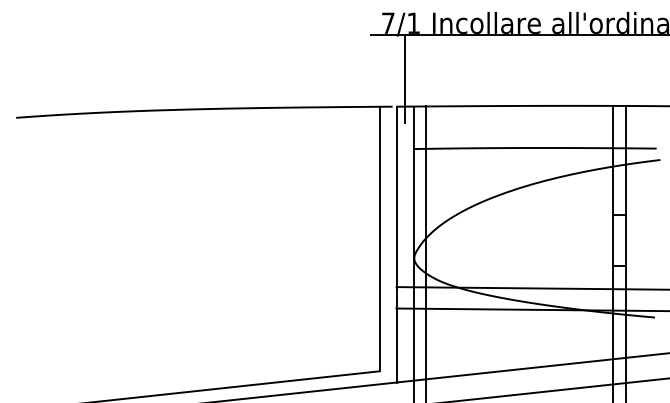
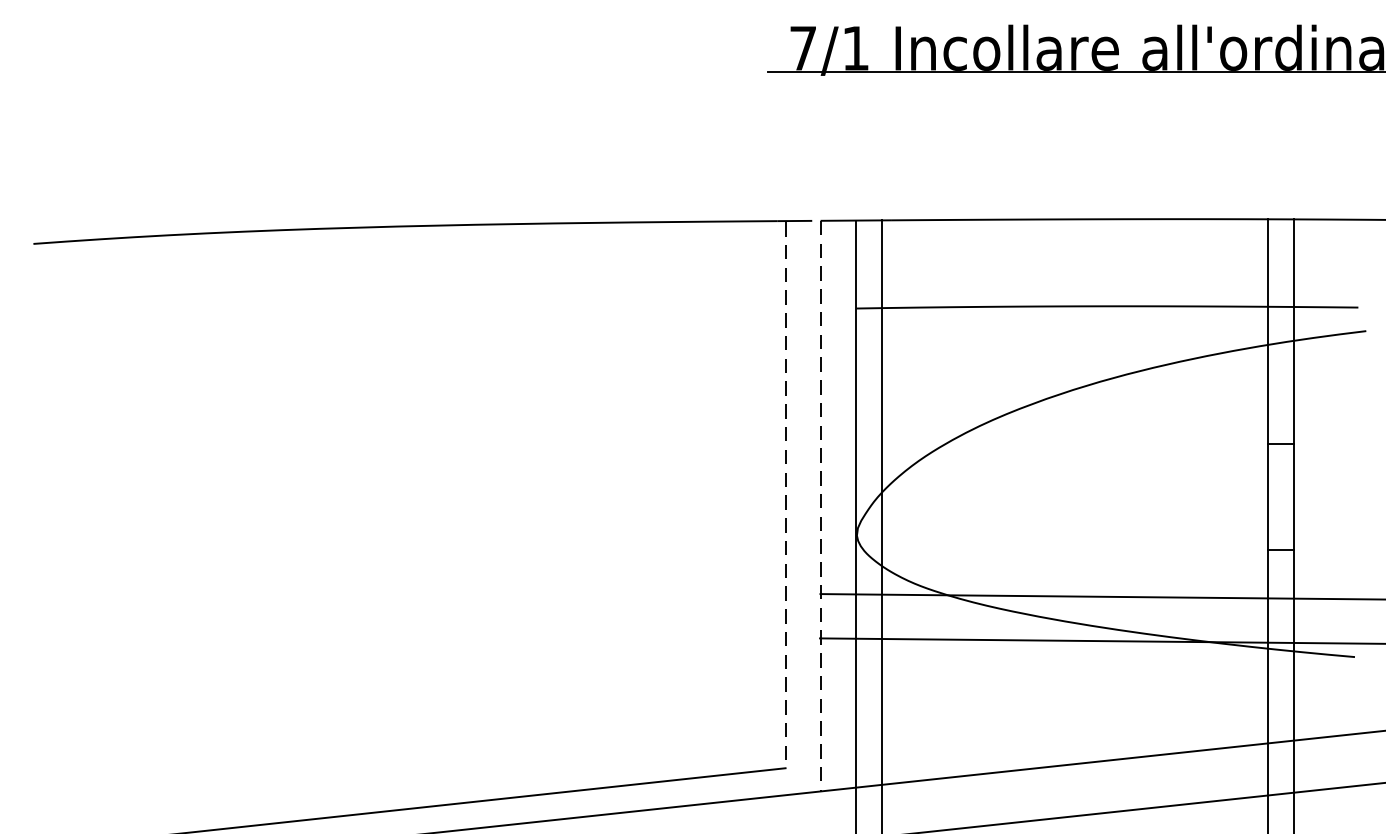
line: (405, 78) -> (838, 162), removed
line: (379, 239) -> (785, 495), solid -> dashed
line: (396, 244) -> (820, 505), solid -> dashed

